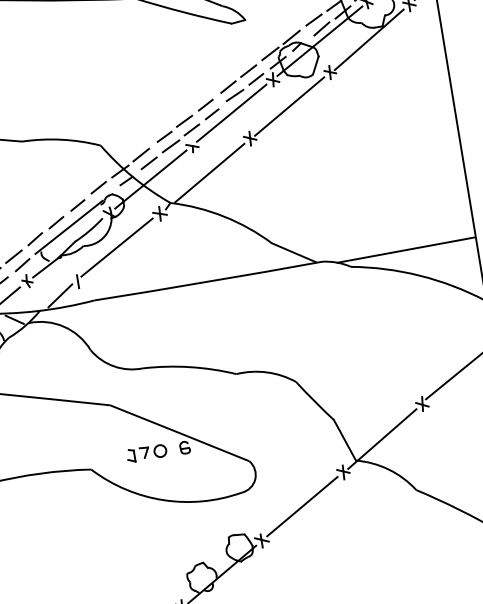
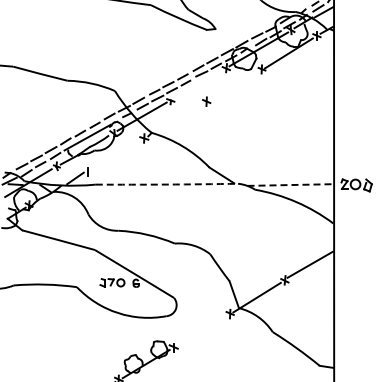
line: (288, 105) -> (233, 85), removed
line: (231, 113) -> (197, 84), removed
line: (209, 172) -> (178, 118), removed
line: (116, 247) -> (114, 154), removed
line: (406, 250) -> (290, 185), solid -> dashed
arc: (207, 281) -> (166, 184), solid -> dashed
line: (301, 506) -> (201, 330), removed

